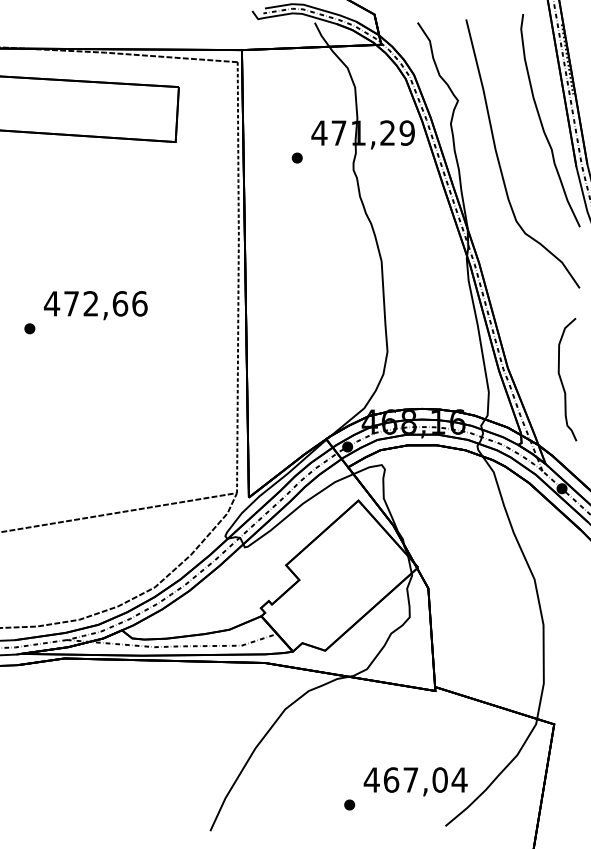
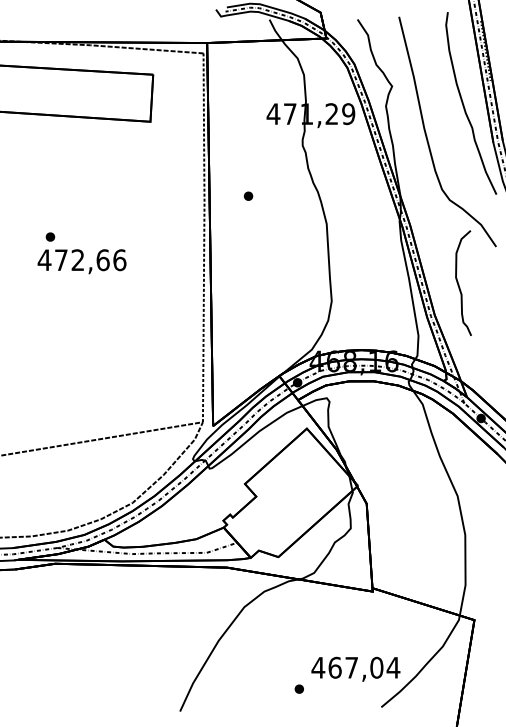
part: (296, 157) -> (247, 195), moved
part: (29, 328) -> (50, 236), moved
curve: (562, 380) -> (459, 283), moved

